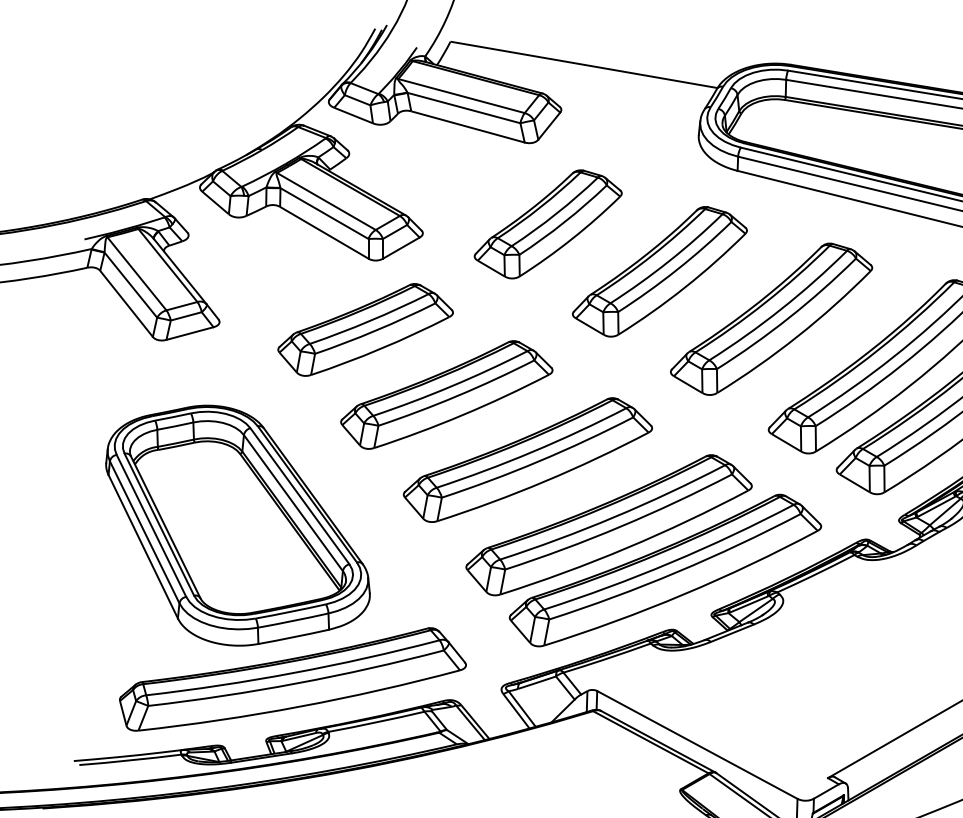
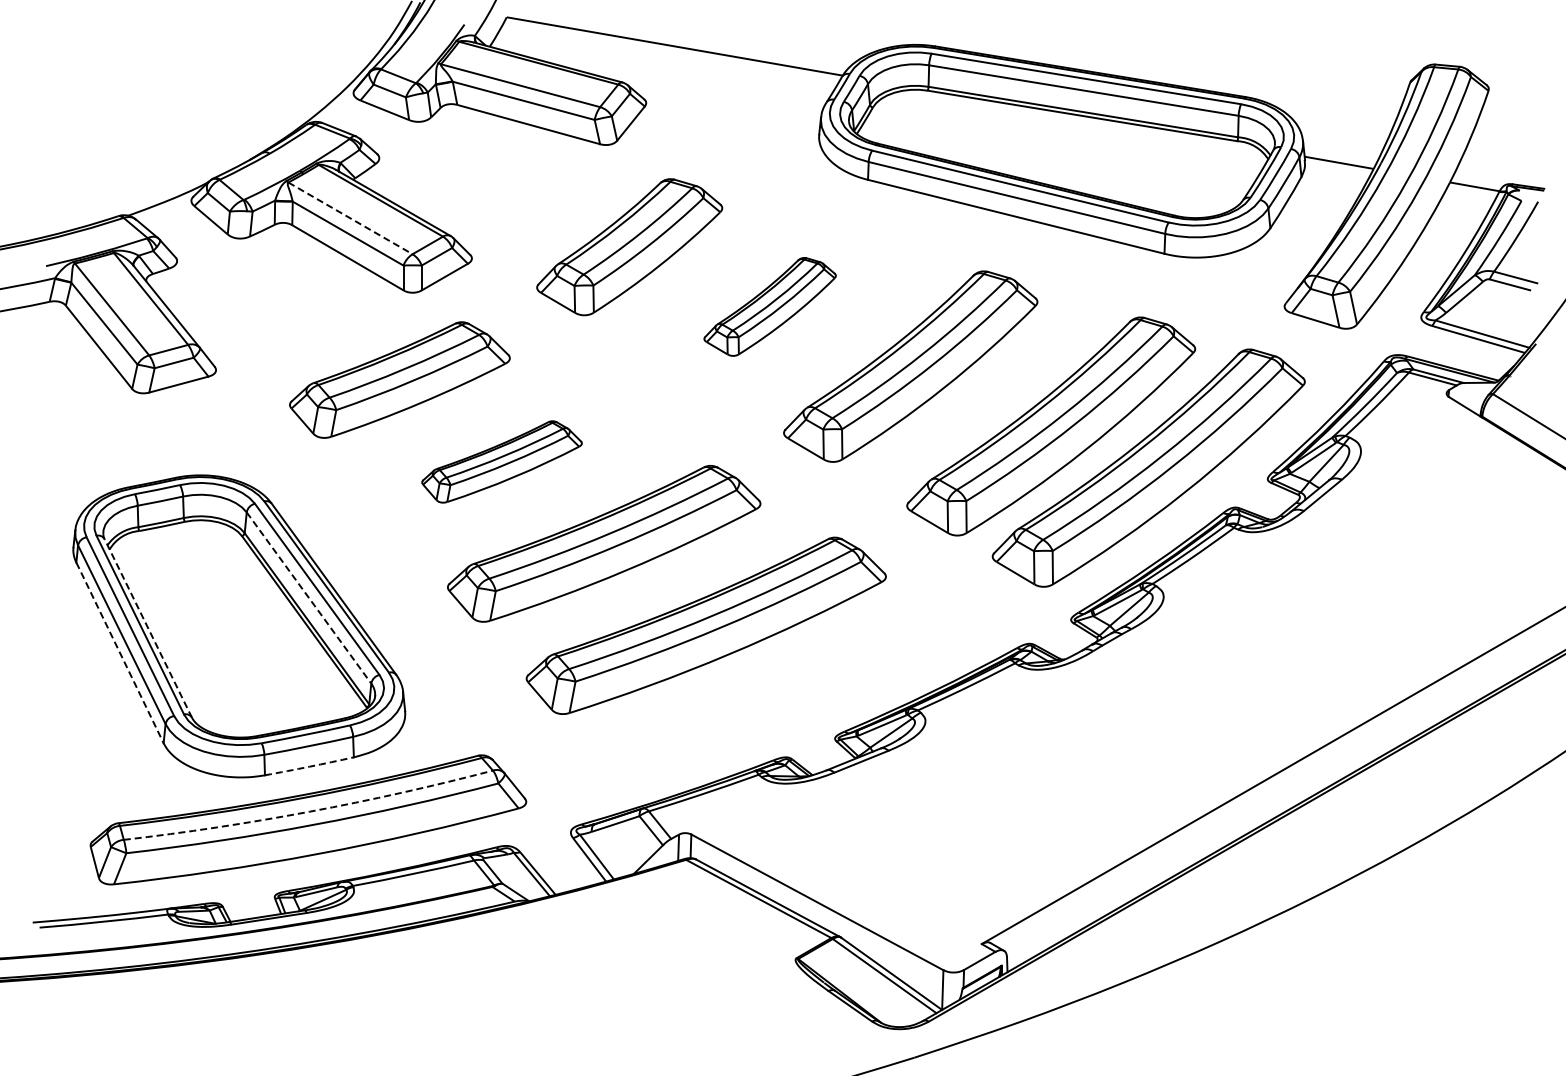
line: (326, 201) -> (350, 218), solid -> dashed
part: (659, 271) -> (769, 306), size x0.6
part: (446, 394) -> (501, 461), size x0.6
line: (293, 503) -> (309, 598), solid -> dashed
line: (165, 527) -> (148, 628), solid -> dashed
line: (143, 547) -> (120, 653), solid -> dashed
part: (665, 570) -> (777, 682), removed
arc: (293, 637) -> (309, 766), solid -> dashed
arc: (293, 672) -> (309, 811), solid -> dashed

